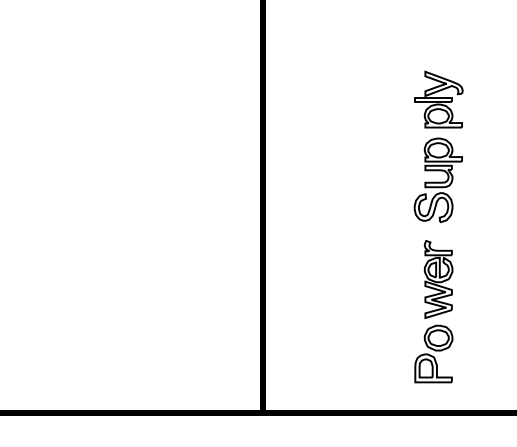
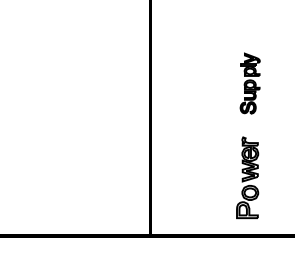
part: (437, 146) -> (249, 83), size x0.7

